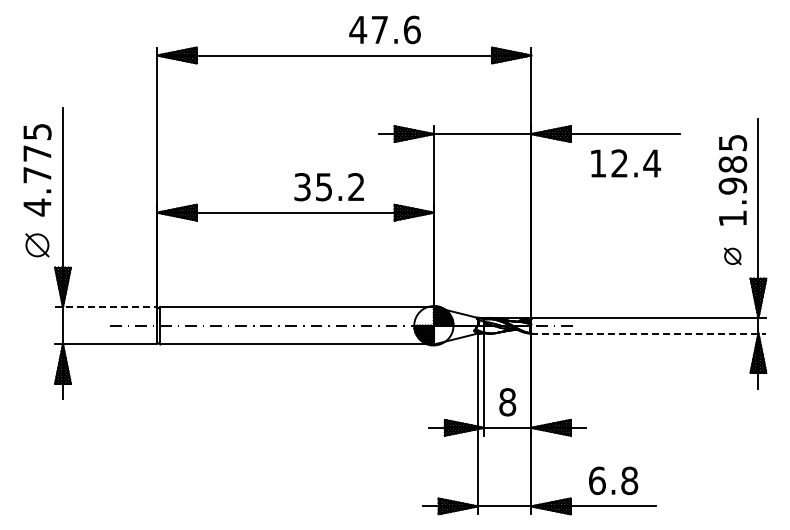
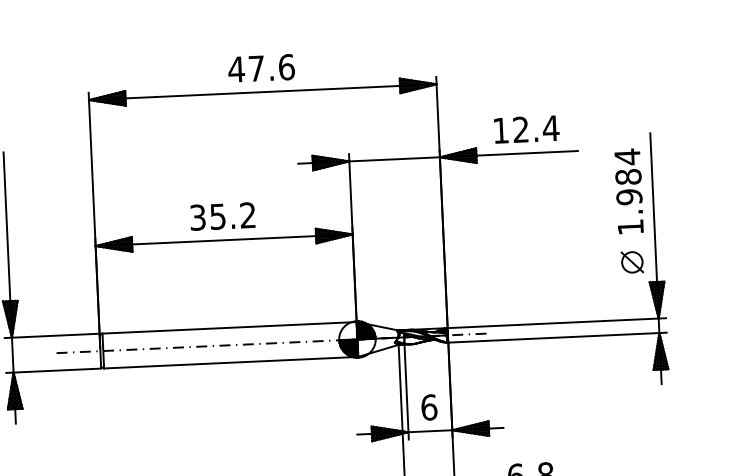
text: (384, 29) -> (260, 68), moved
text: (733, 142) -> (628, 156), 1.985 -> 1.984
text: (626, 163) -> (527, 129), moved
text: (328, 187) -> (222, 216), moved
part: (732, 256) -> (632, 262), size x1.43
line: (106, 306) -> (52, 335), dashed -> solid
line: (649, 333) -> (558, 337), dashed -> solid
text: (507, 402) -> (429, 407), 8 -> 6

